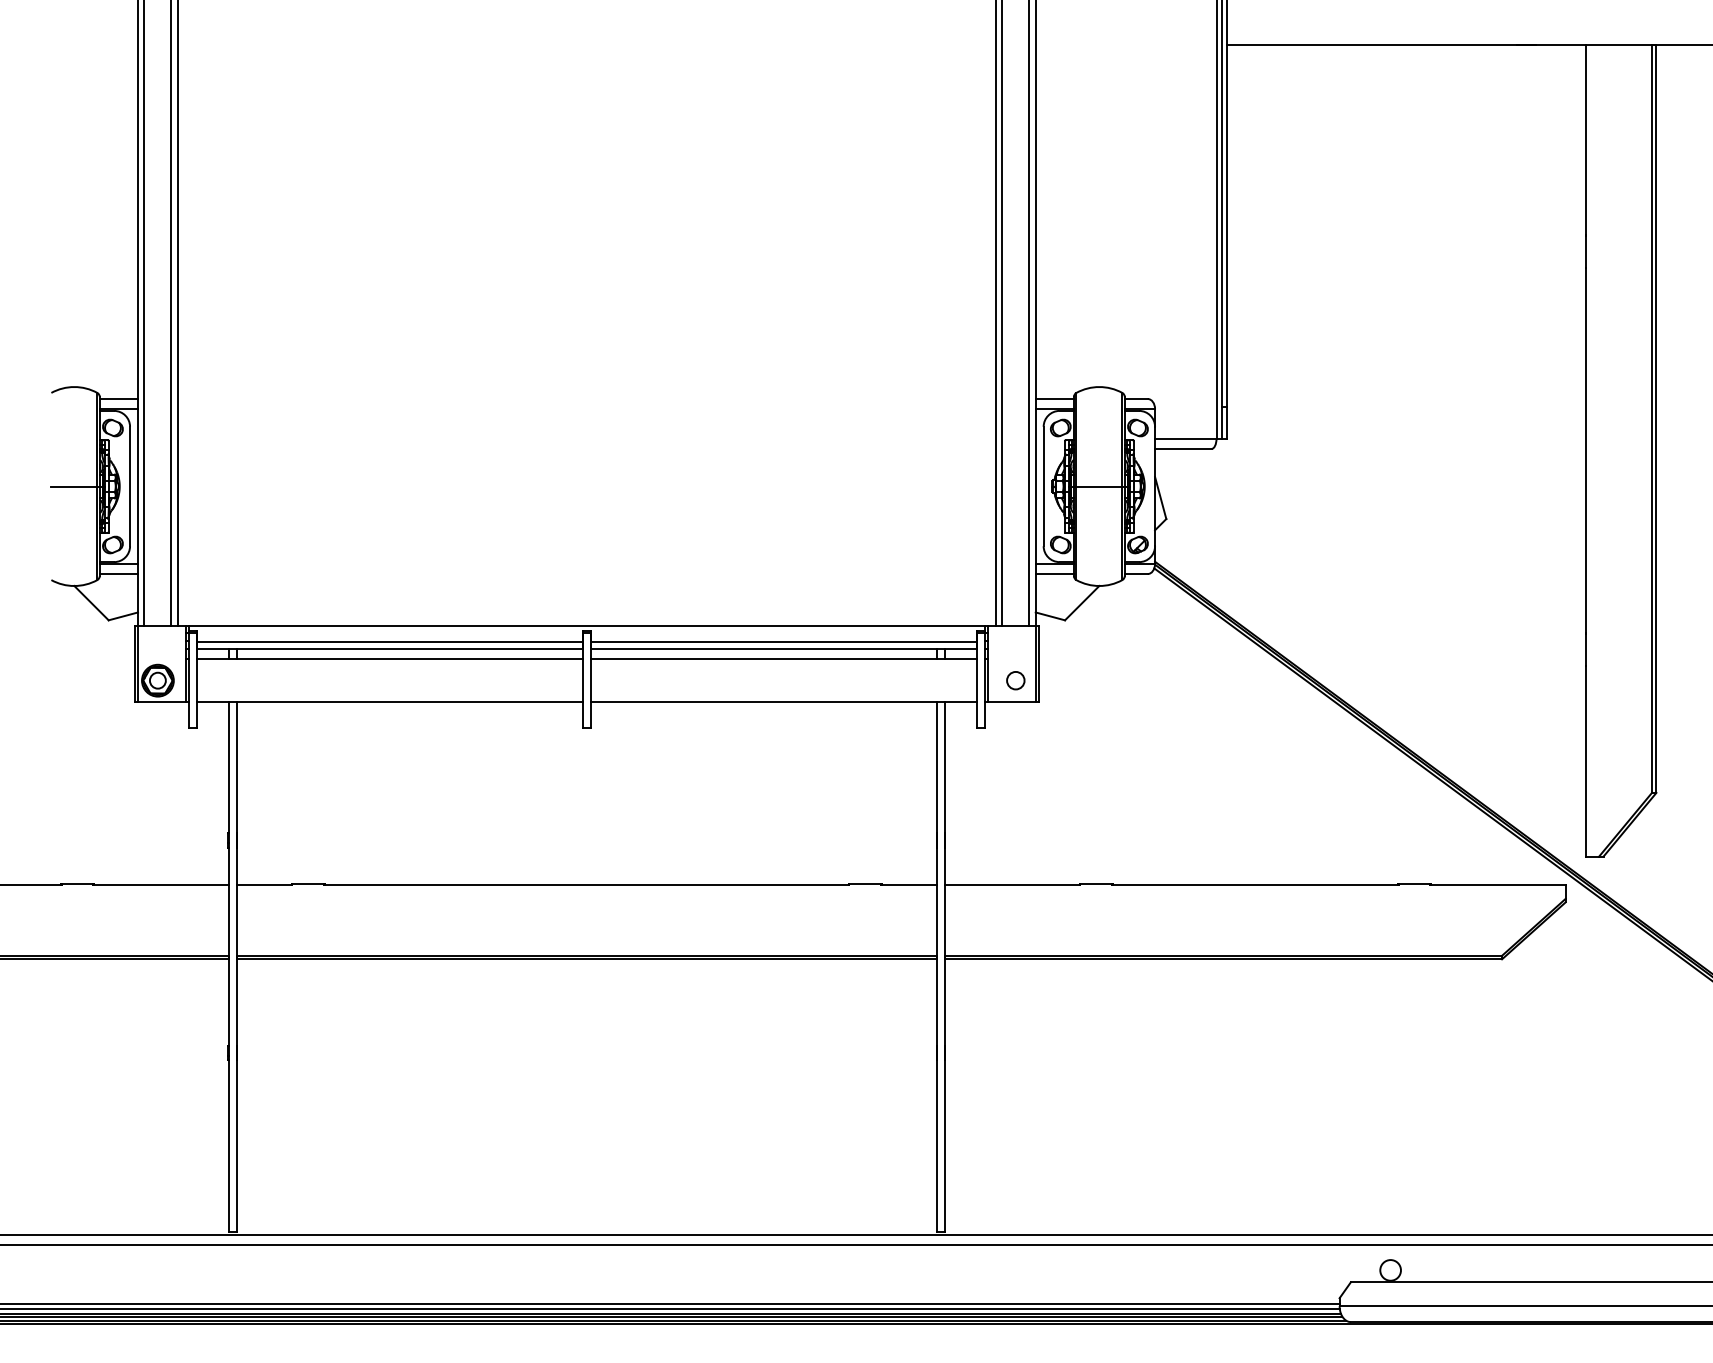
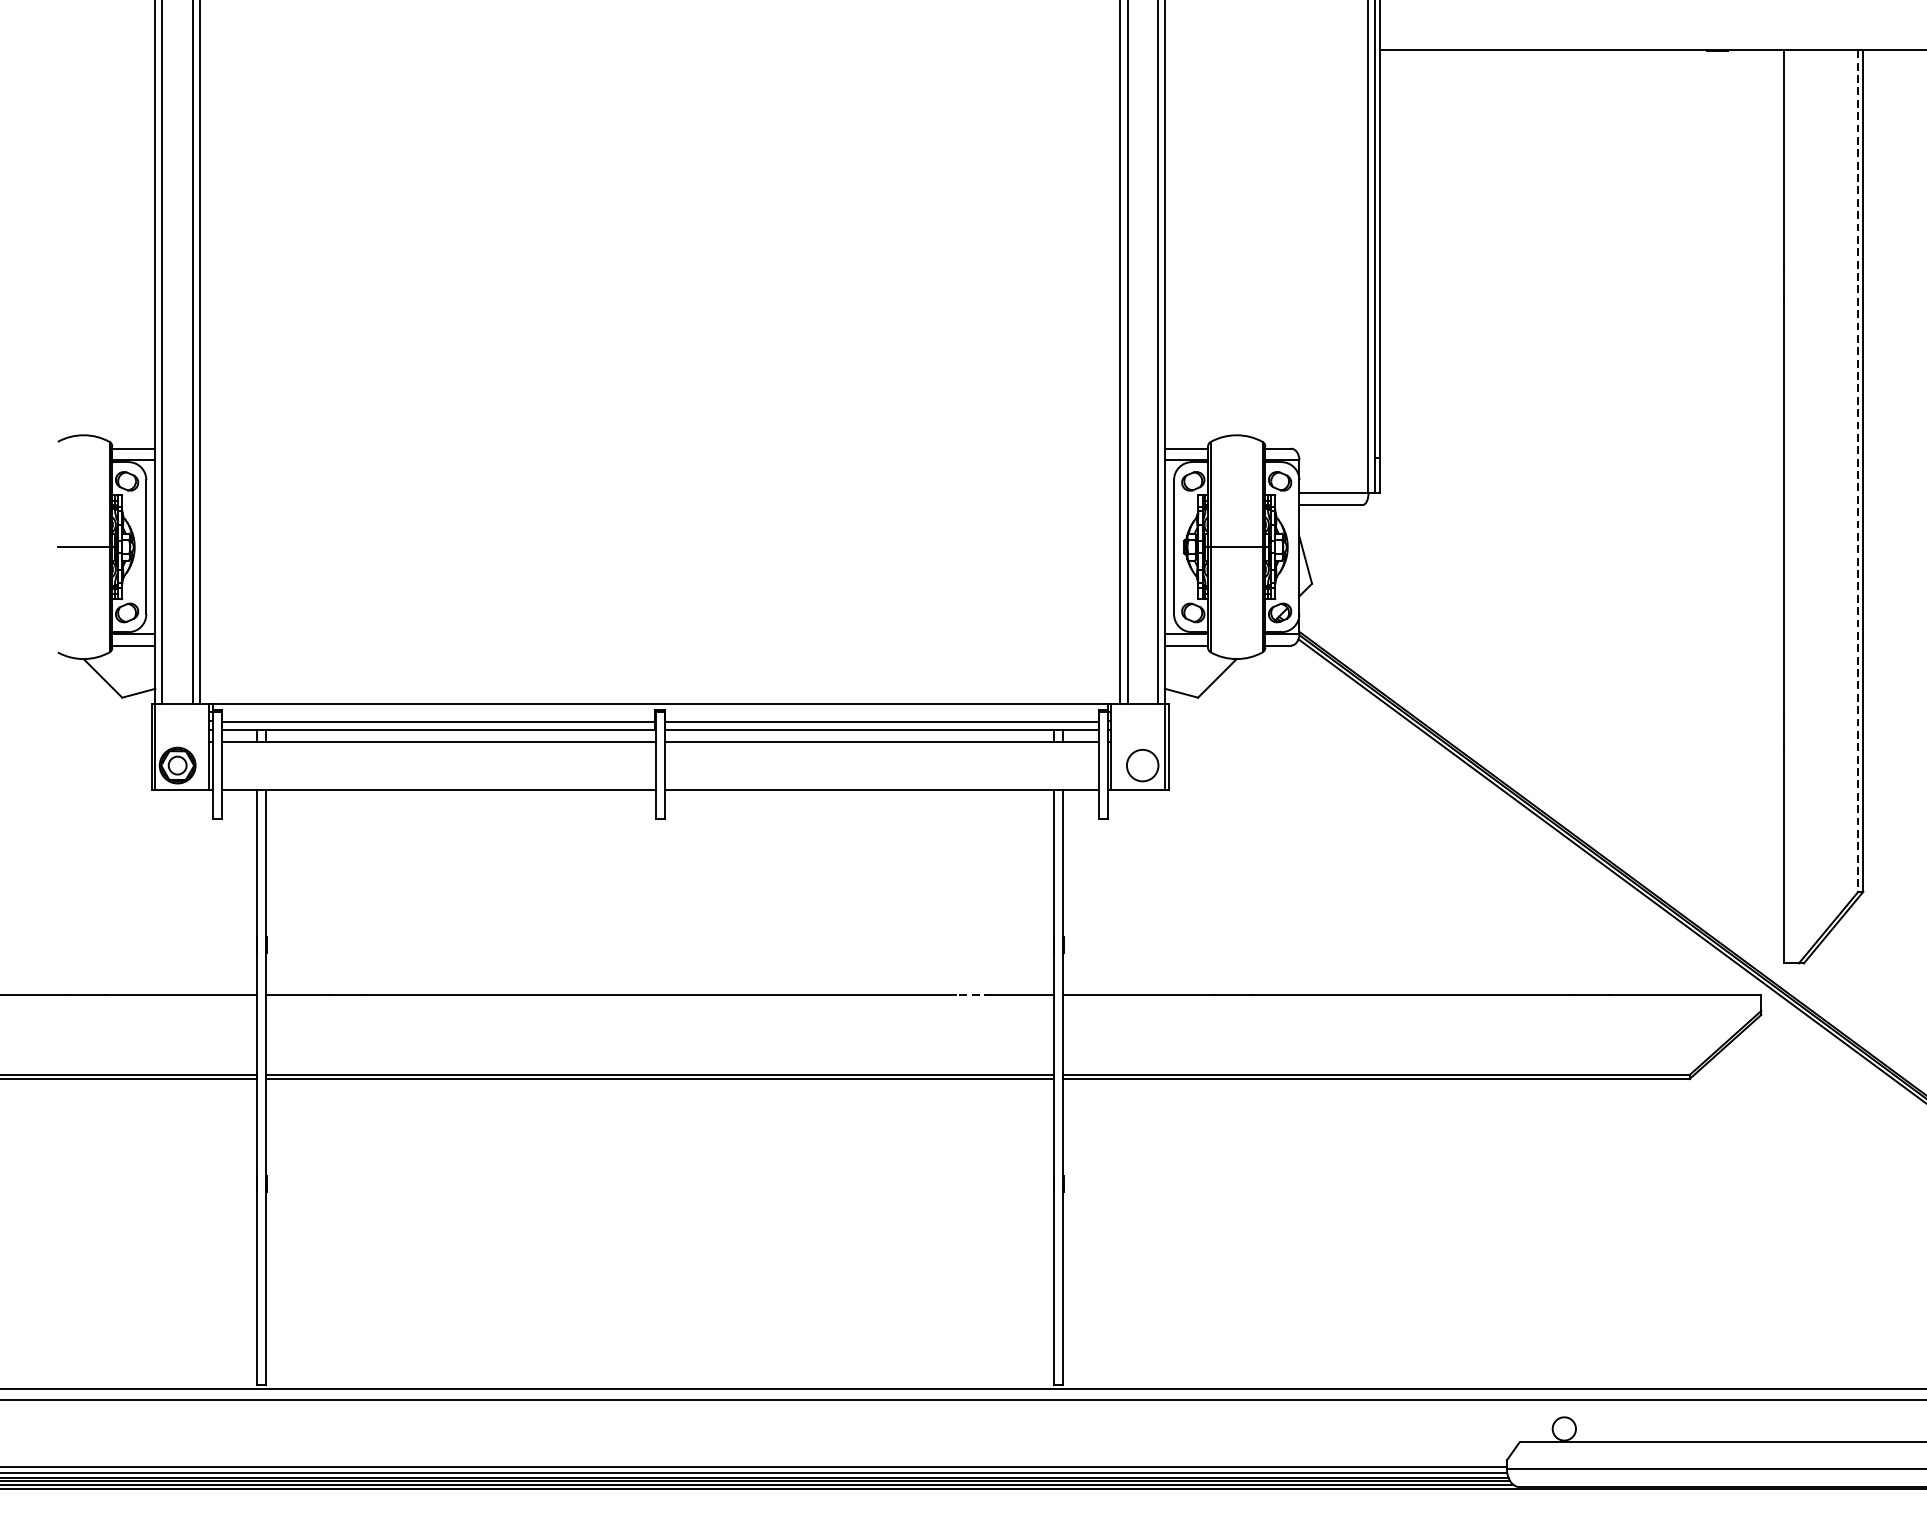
line: (1651, 419) -> (1857, 471), solid -> dashed
circle: (1015, 680) -> (1142, 765), size x1.6
line: (864, 884) -> (972, 994), solid -> dashed

